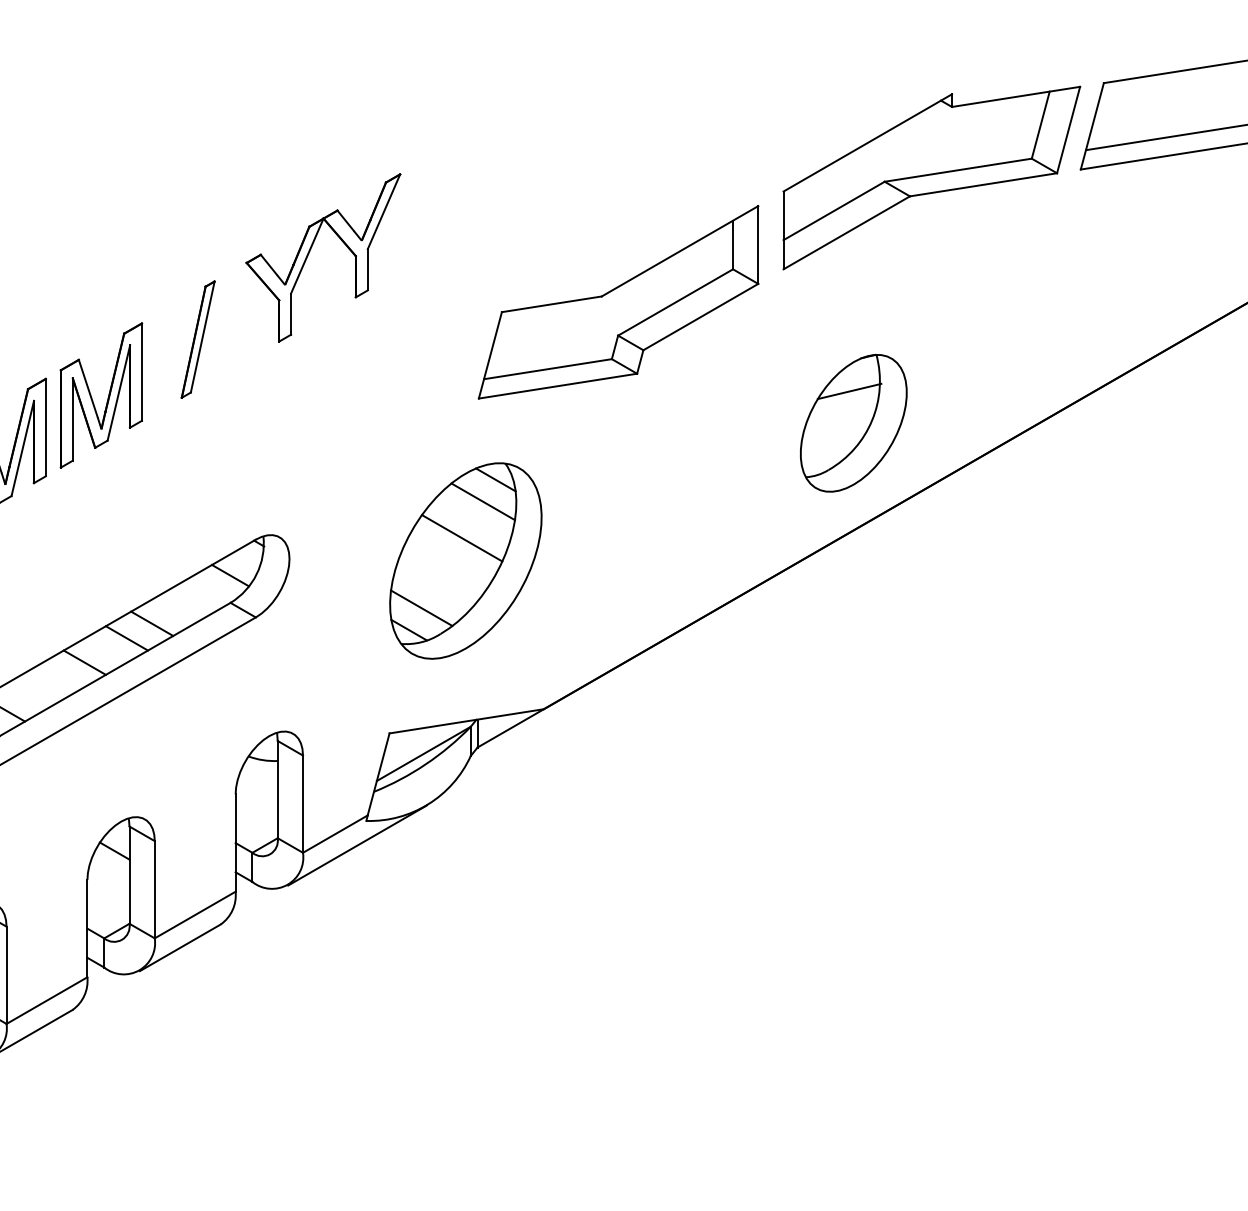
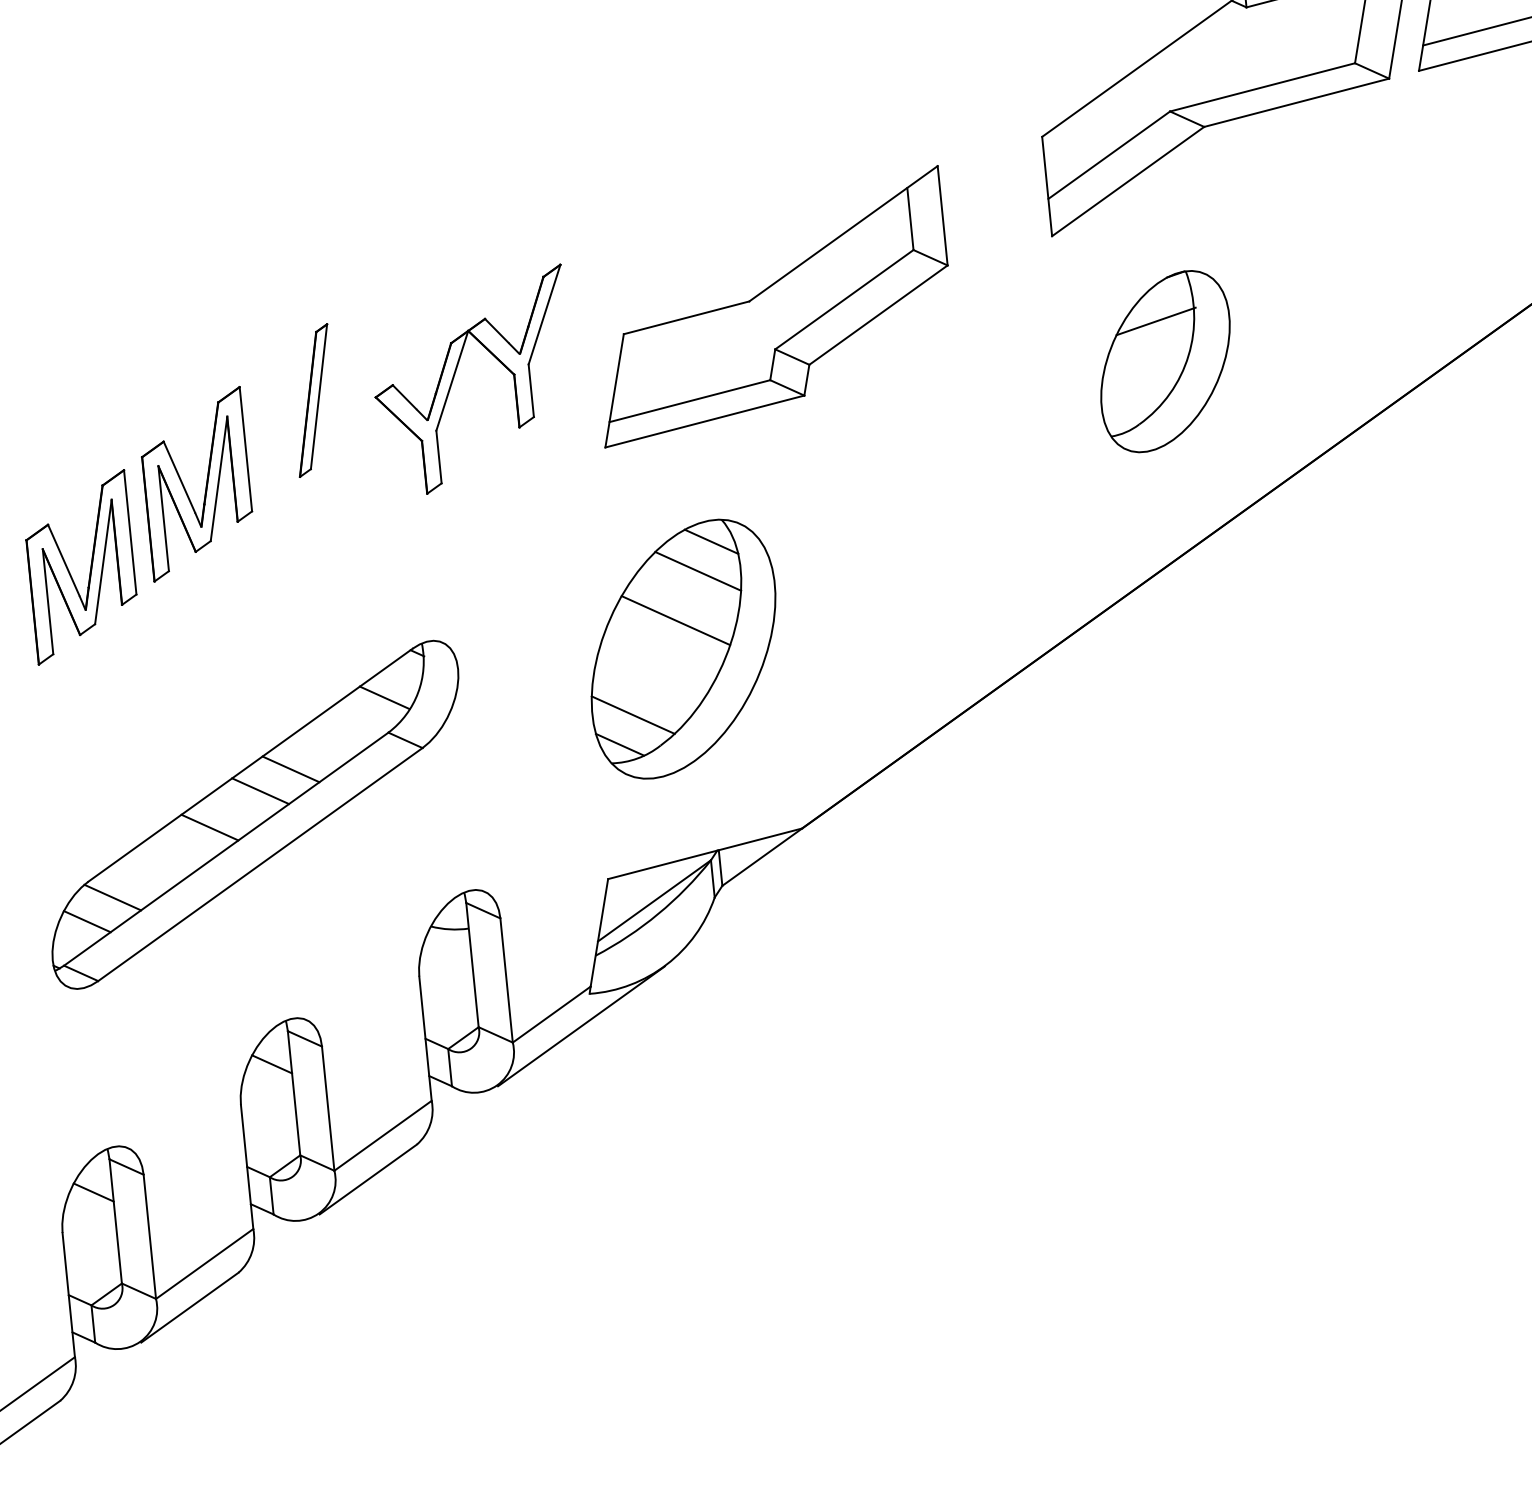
part: (310, 251) -> (455, 374), moved
part: (618, 302) -> (771, 306), moved
part: (853, 423) -> (1165, 361), moved

